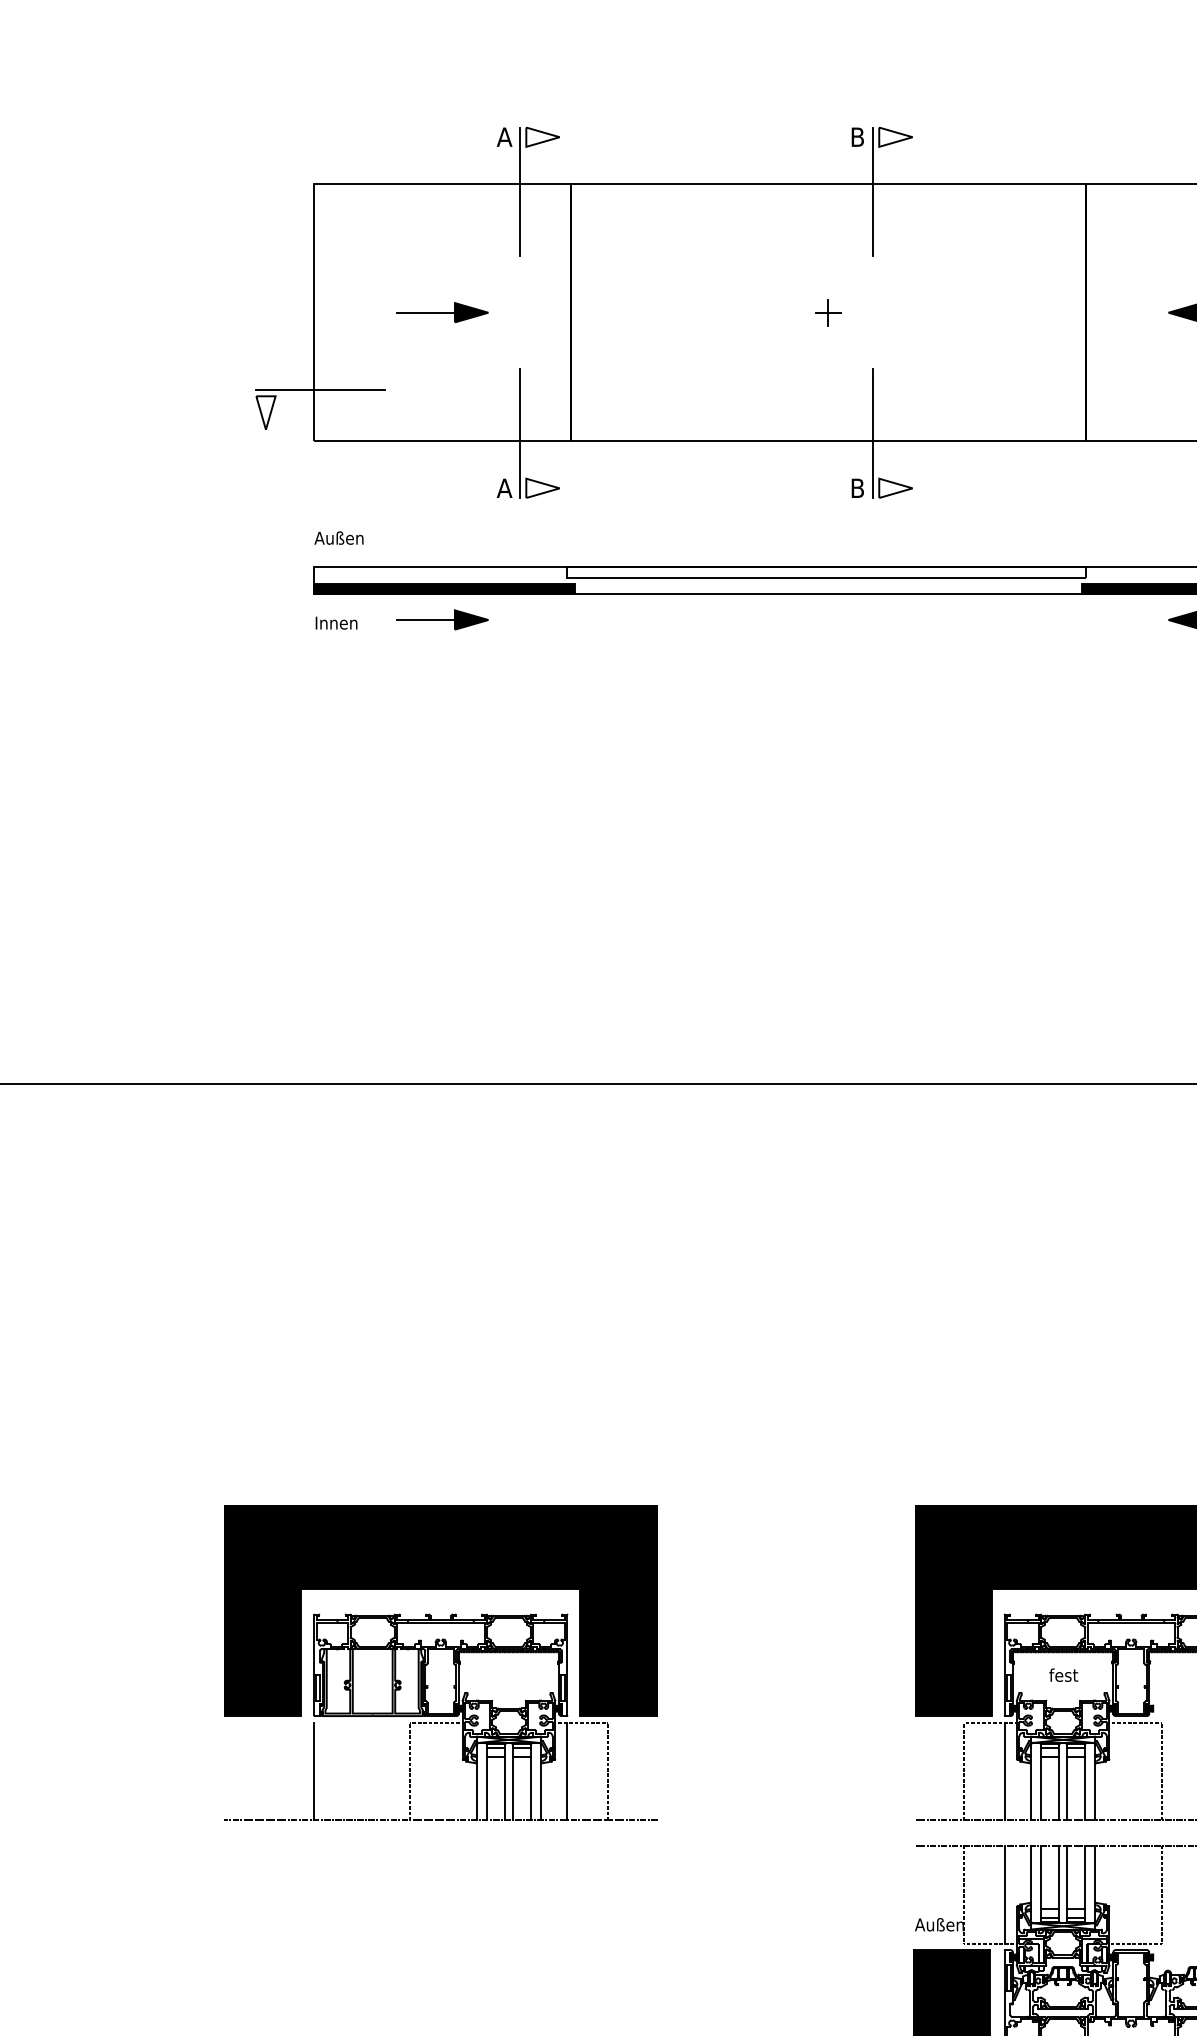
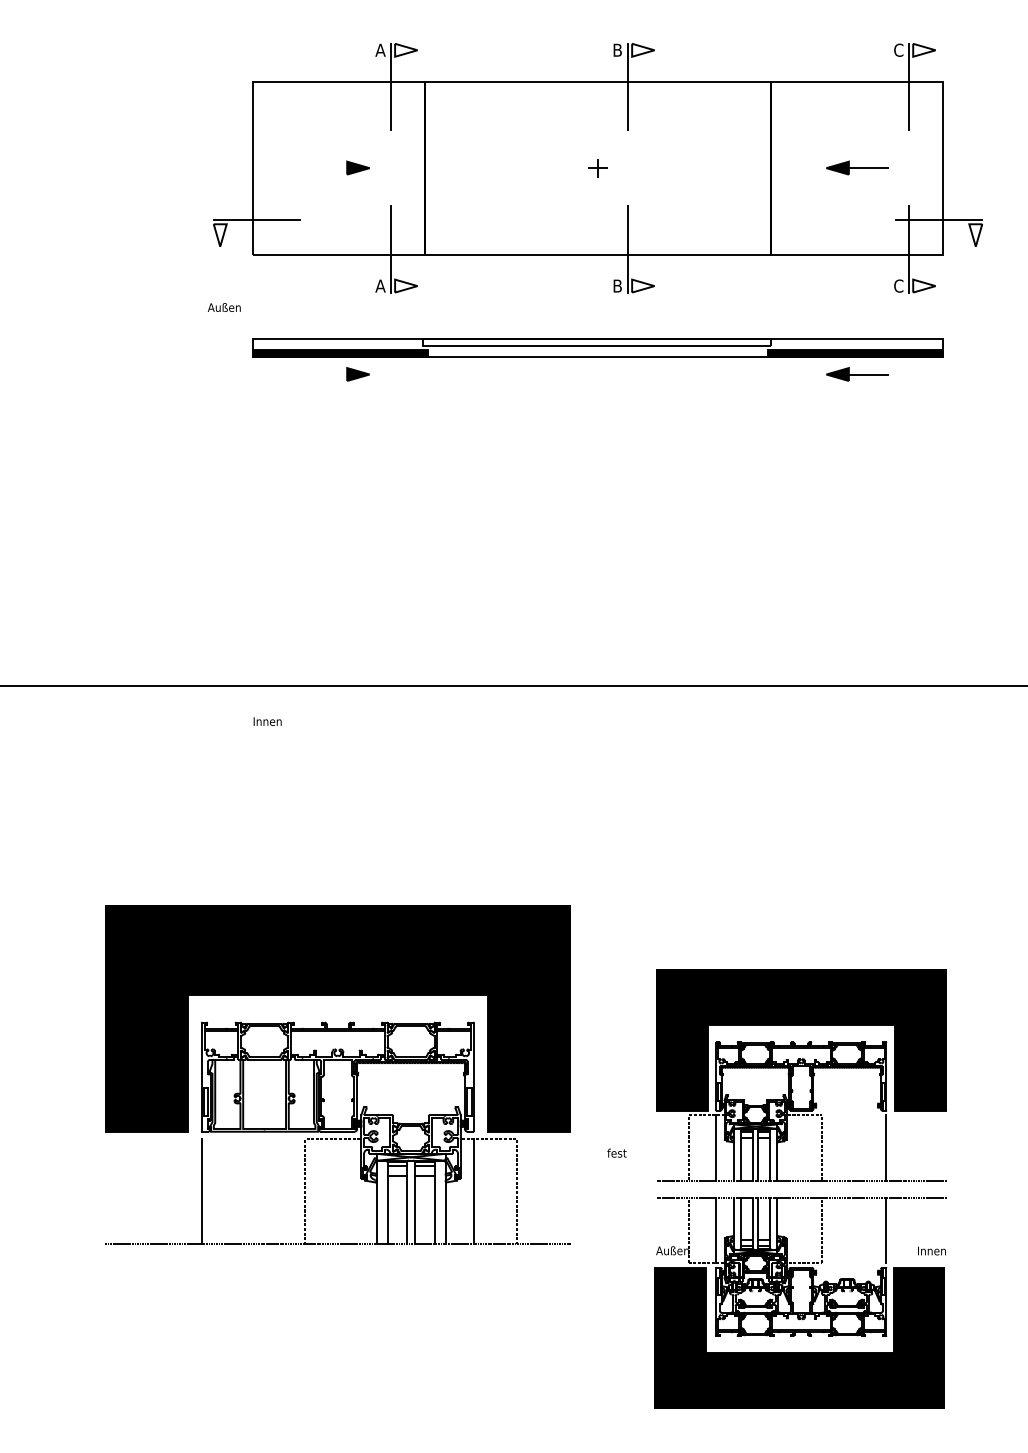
line: (425, 313) -> (327, 168), removed
text: (339, 538) -> (224, 307), moved
line: (425, 619) -> (327, 374), removed
text: (336, 622) -> (267, 721), moved
part: (440, 1663) -> (337, 1075), size x1.6
text: (1062, 1674) -> (616, 1152), moved

